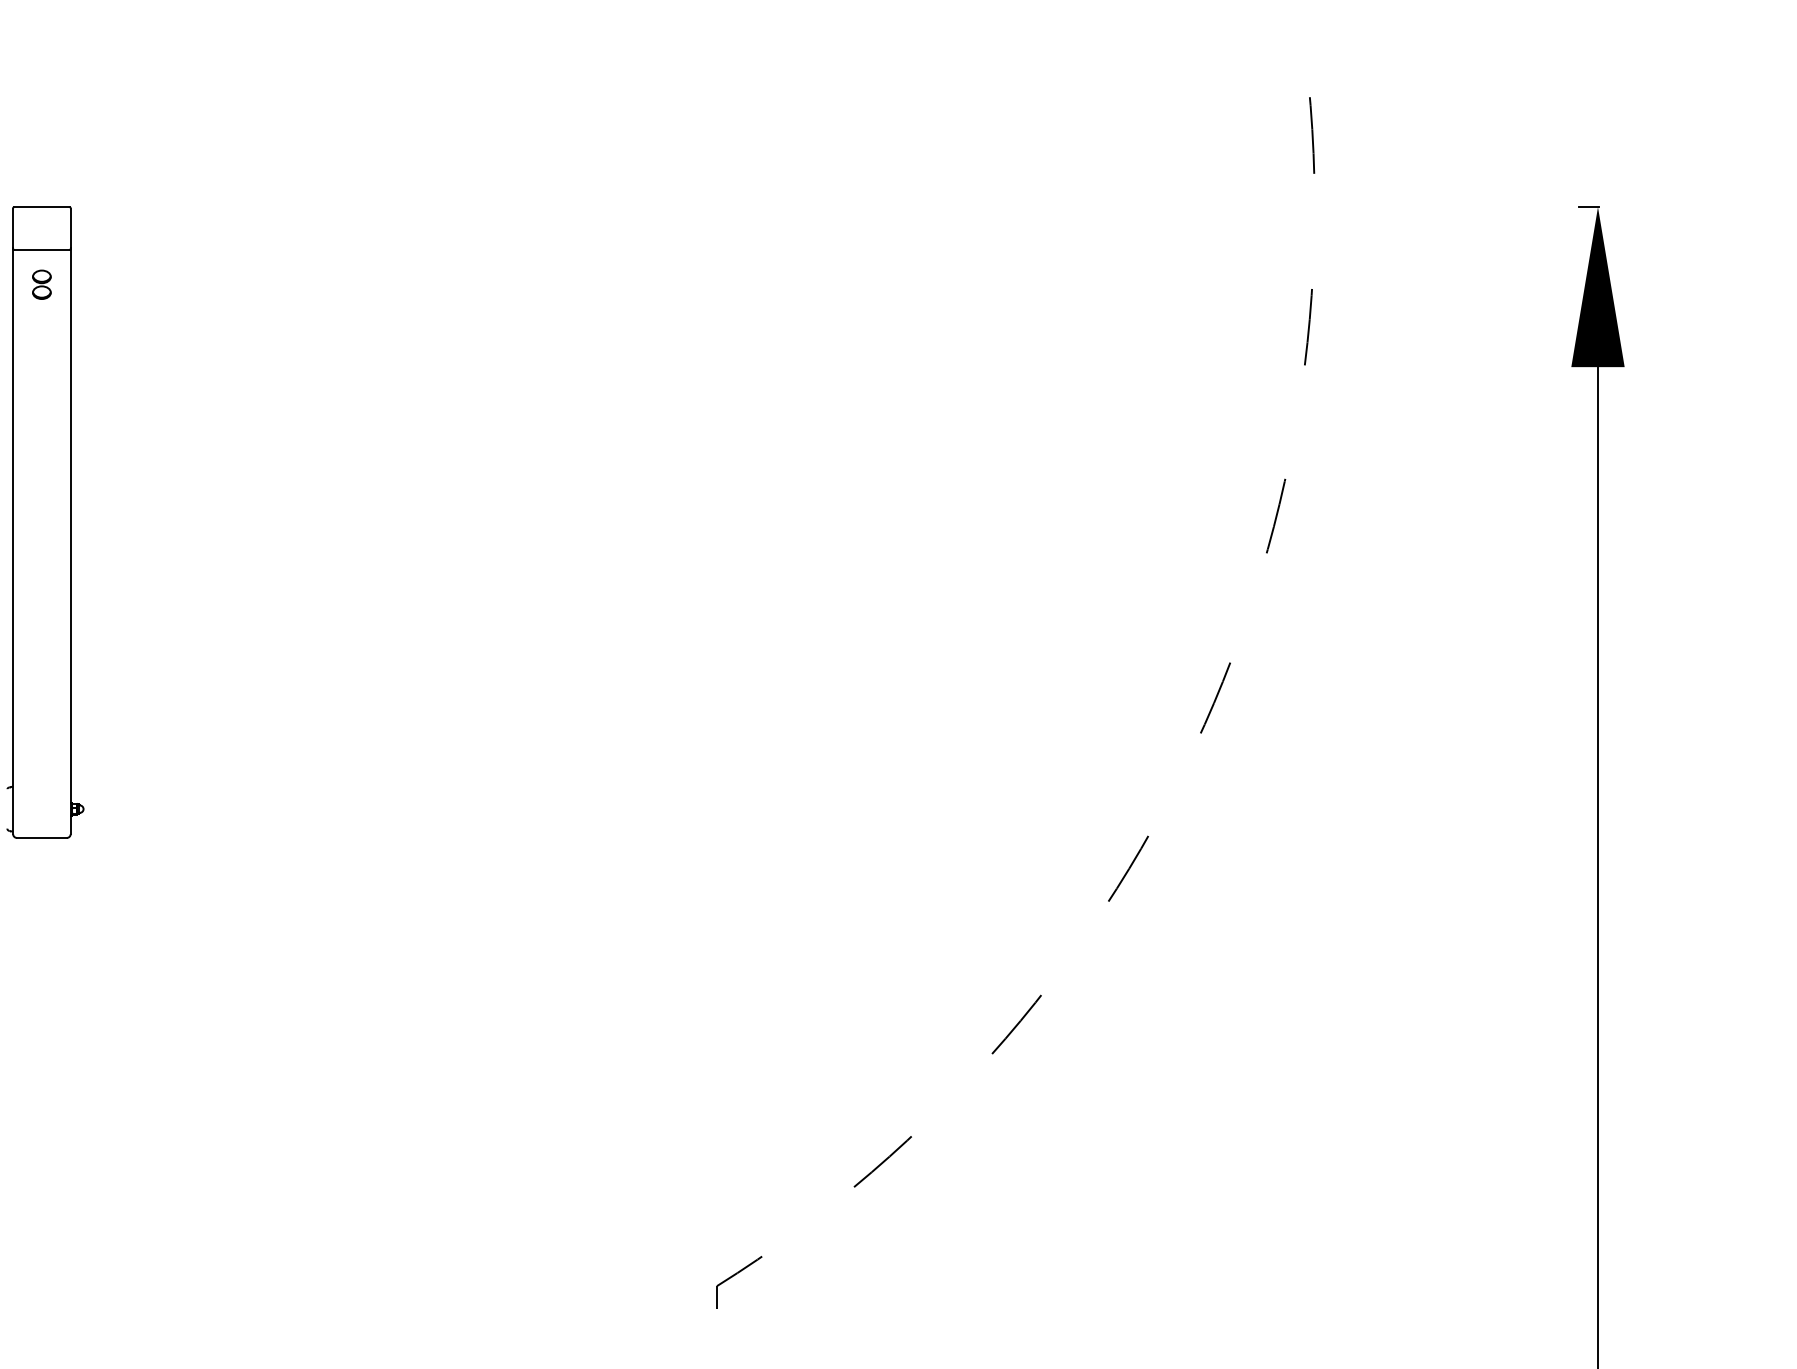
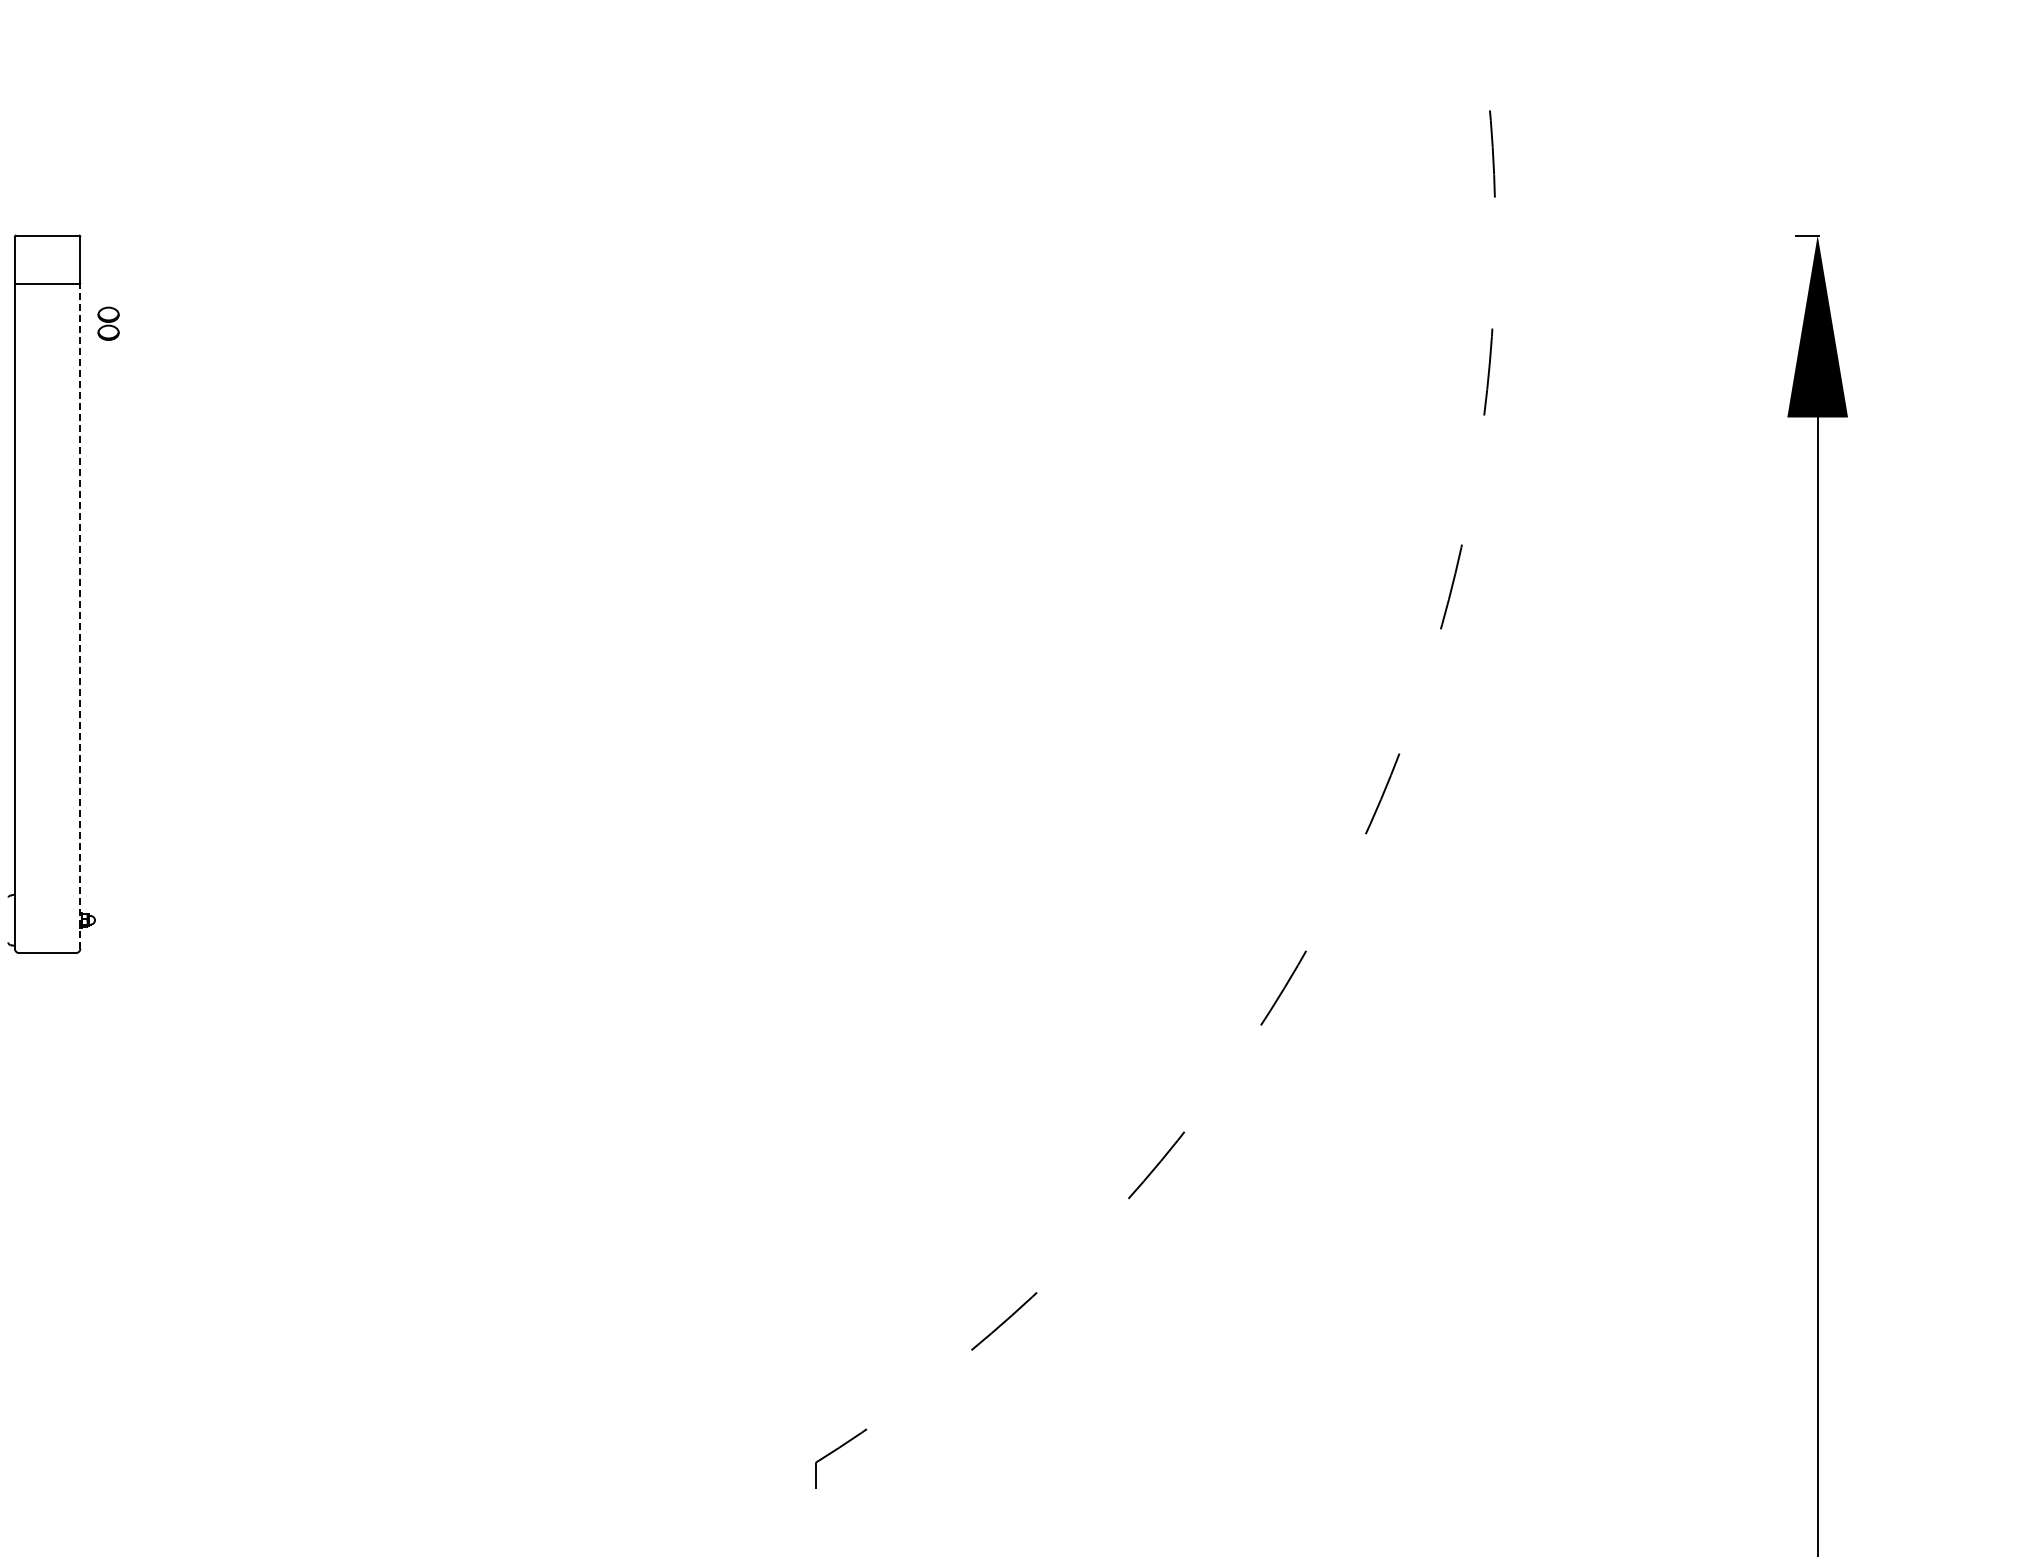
part: (41, 284) -> (108, 323), moved
line: (70, 541) -> (80, 615), solid -> dashed

